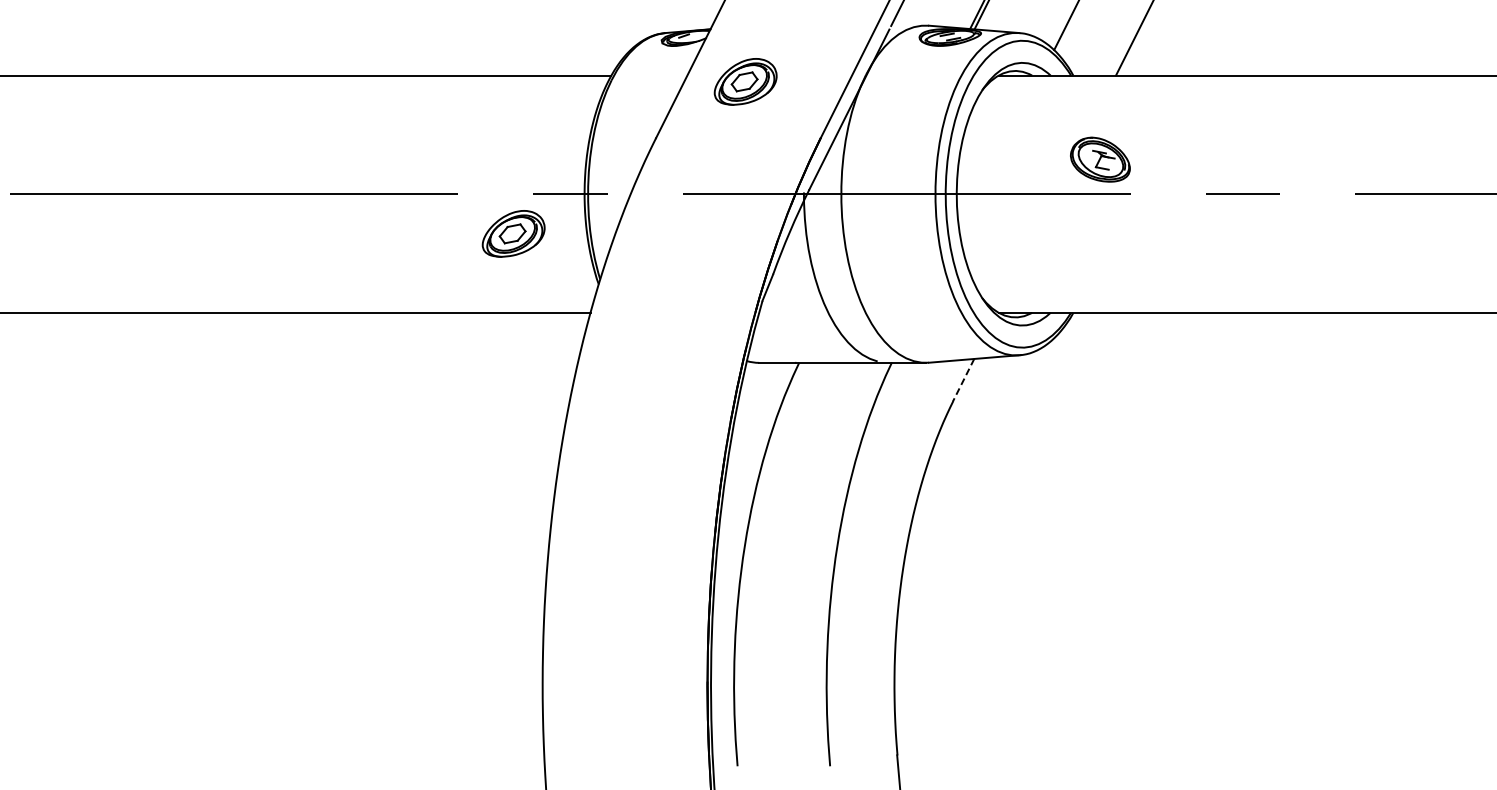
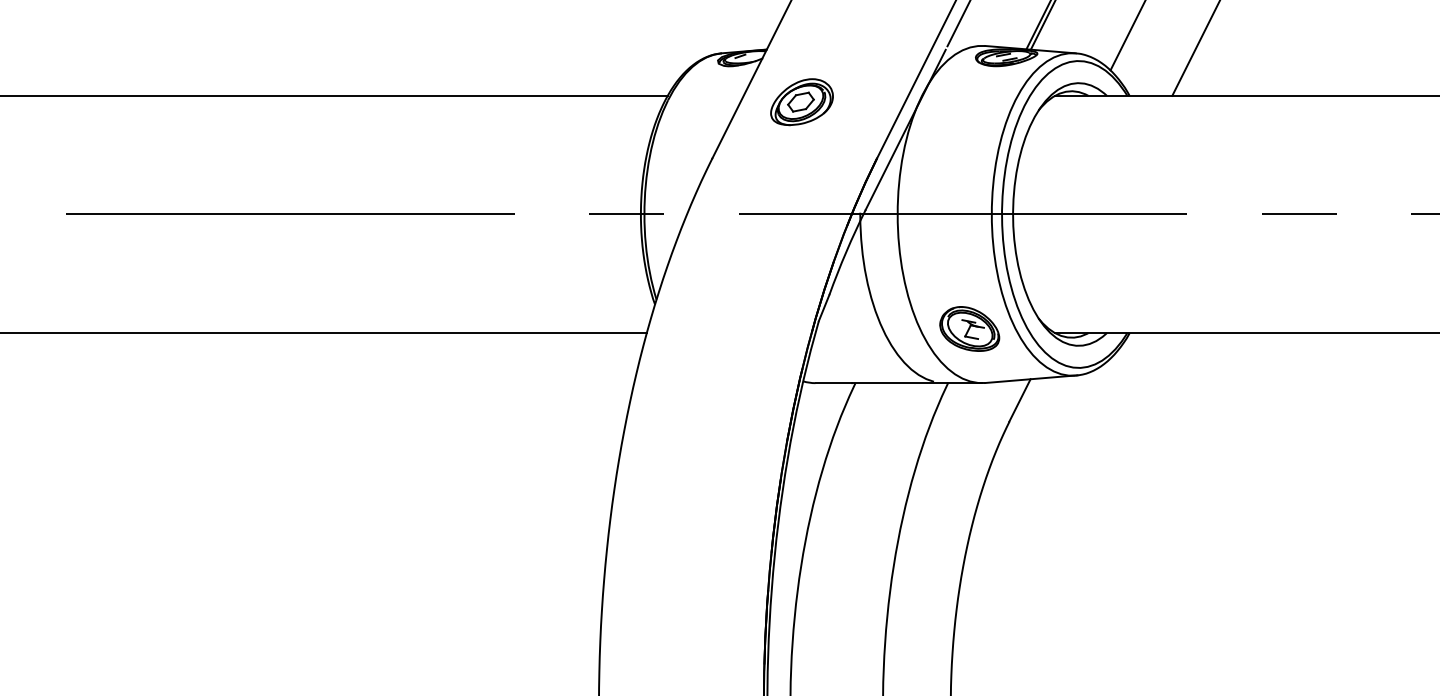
part: (1100, 159) -> (969, 328), moved
part: (513, 233) -> (569, 253), removed
line: (963, 380) -> (1019, 400), dashed -> solid

